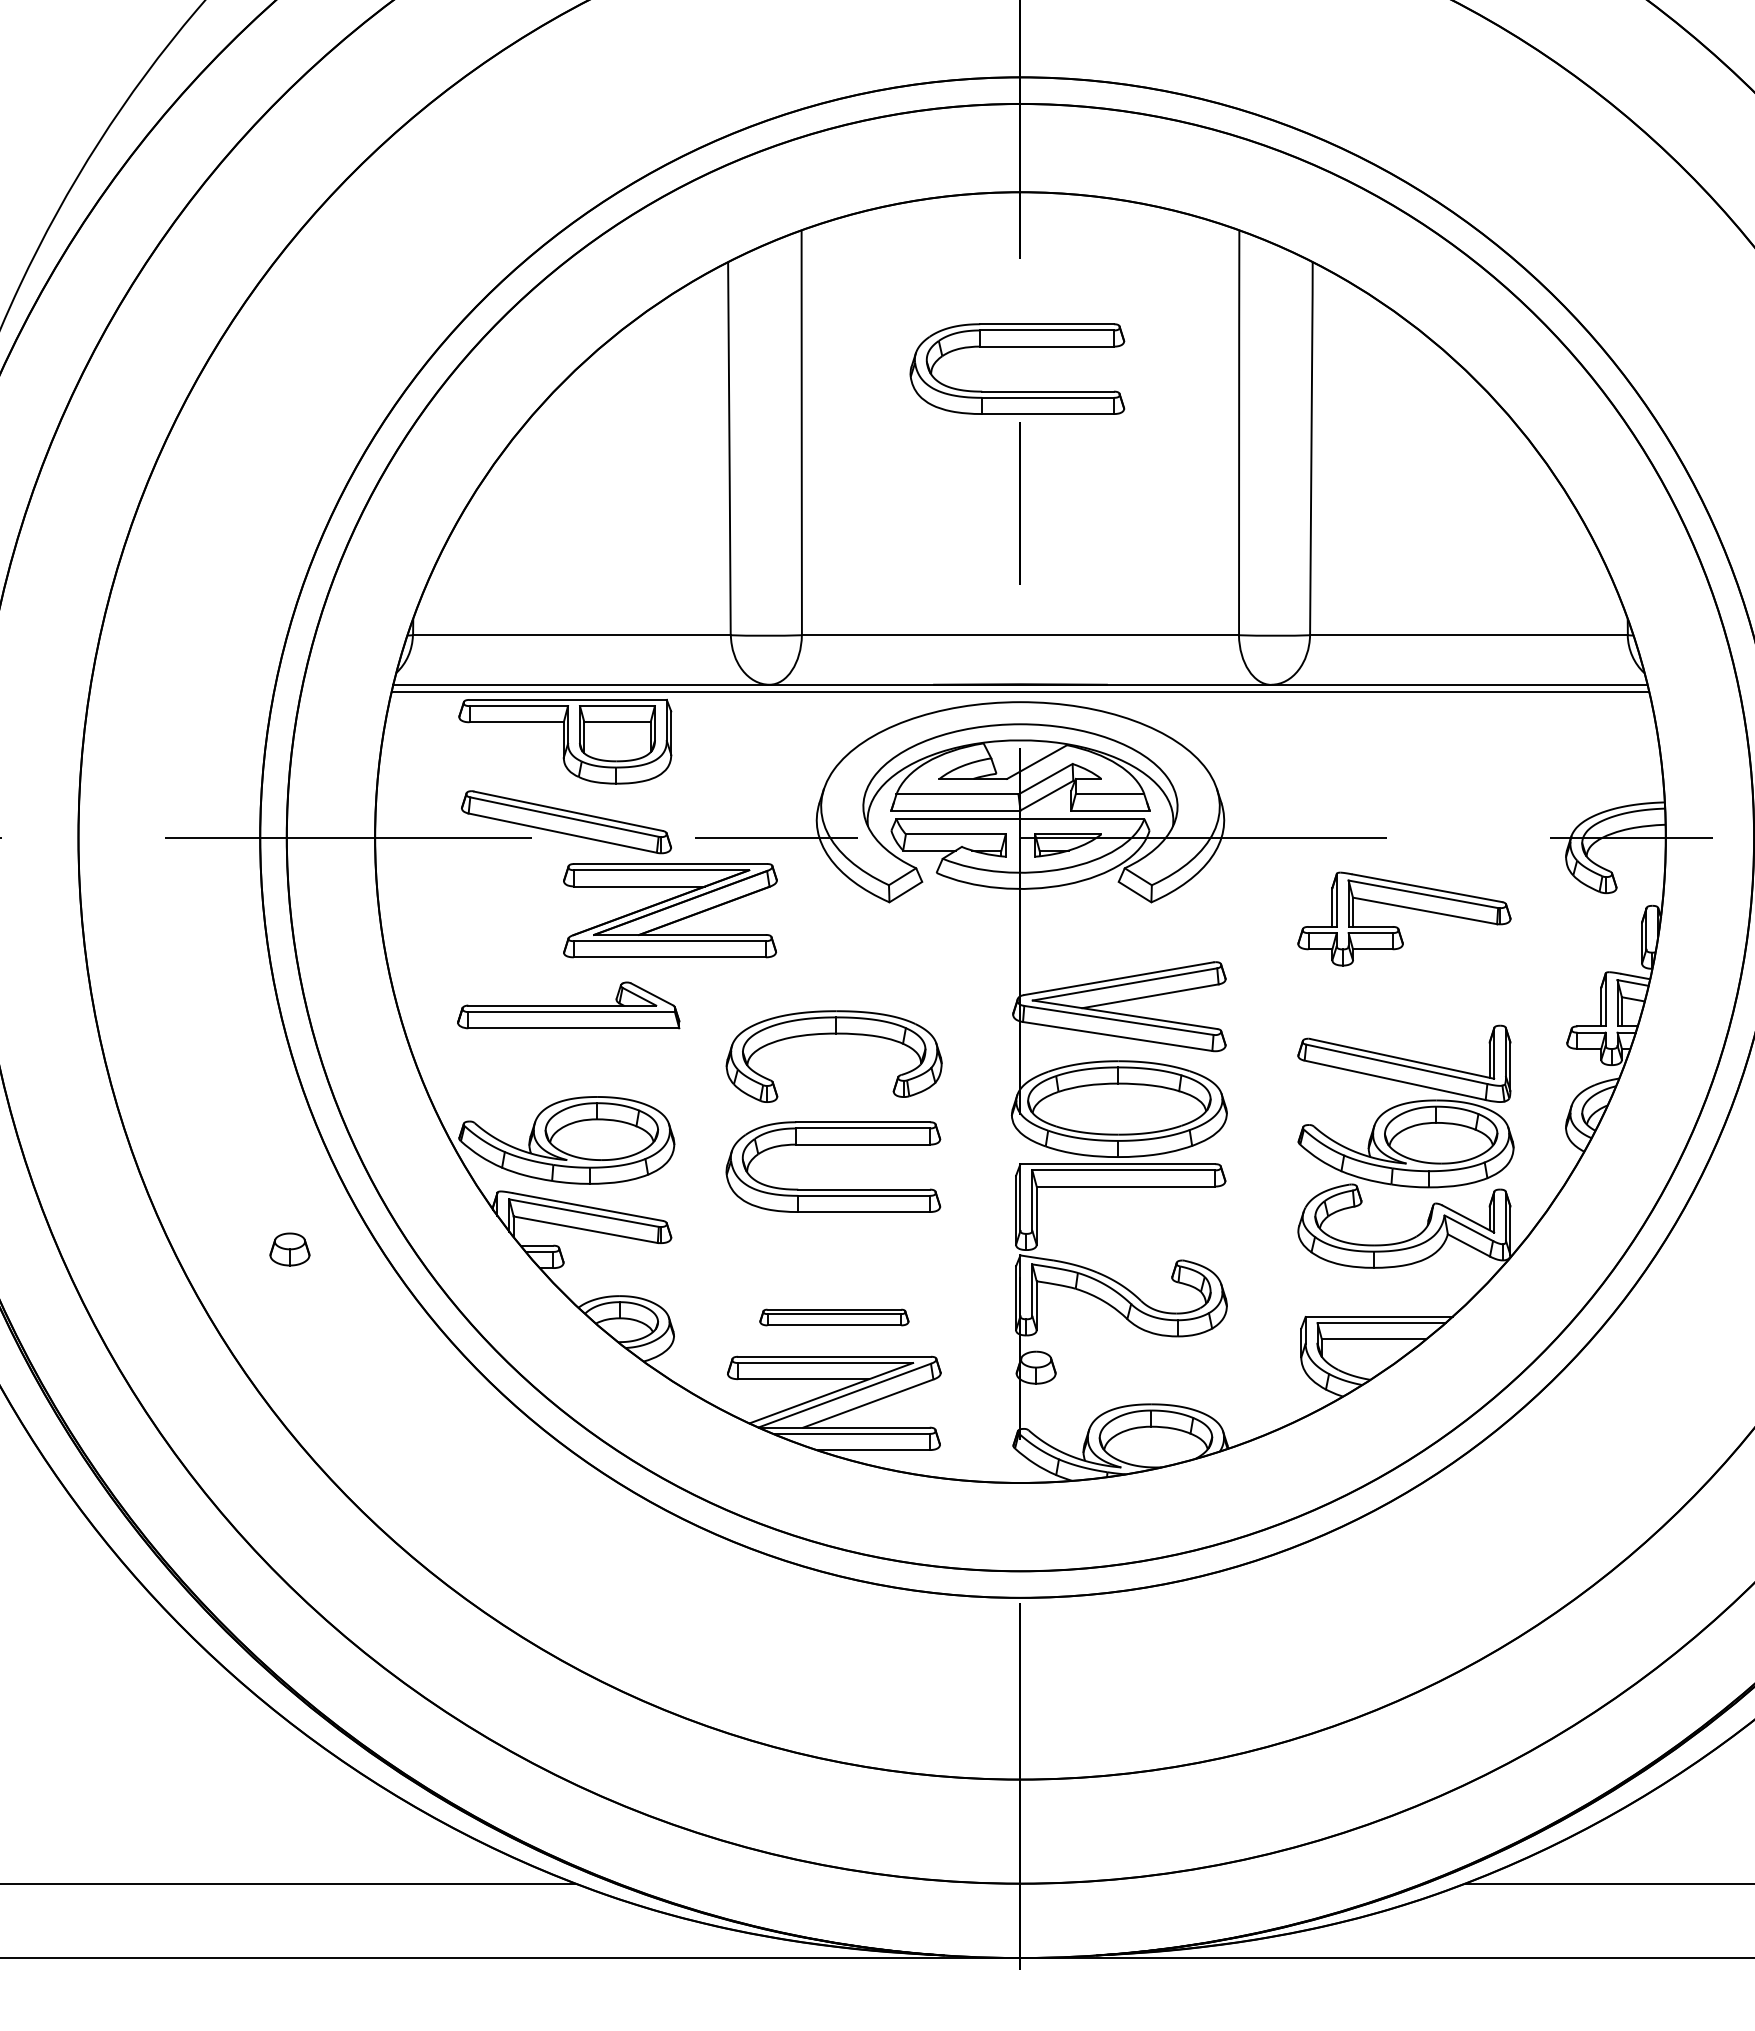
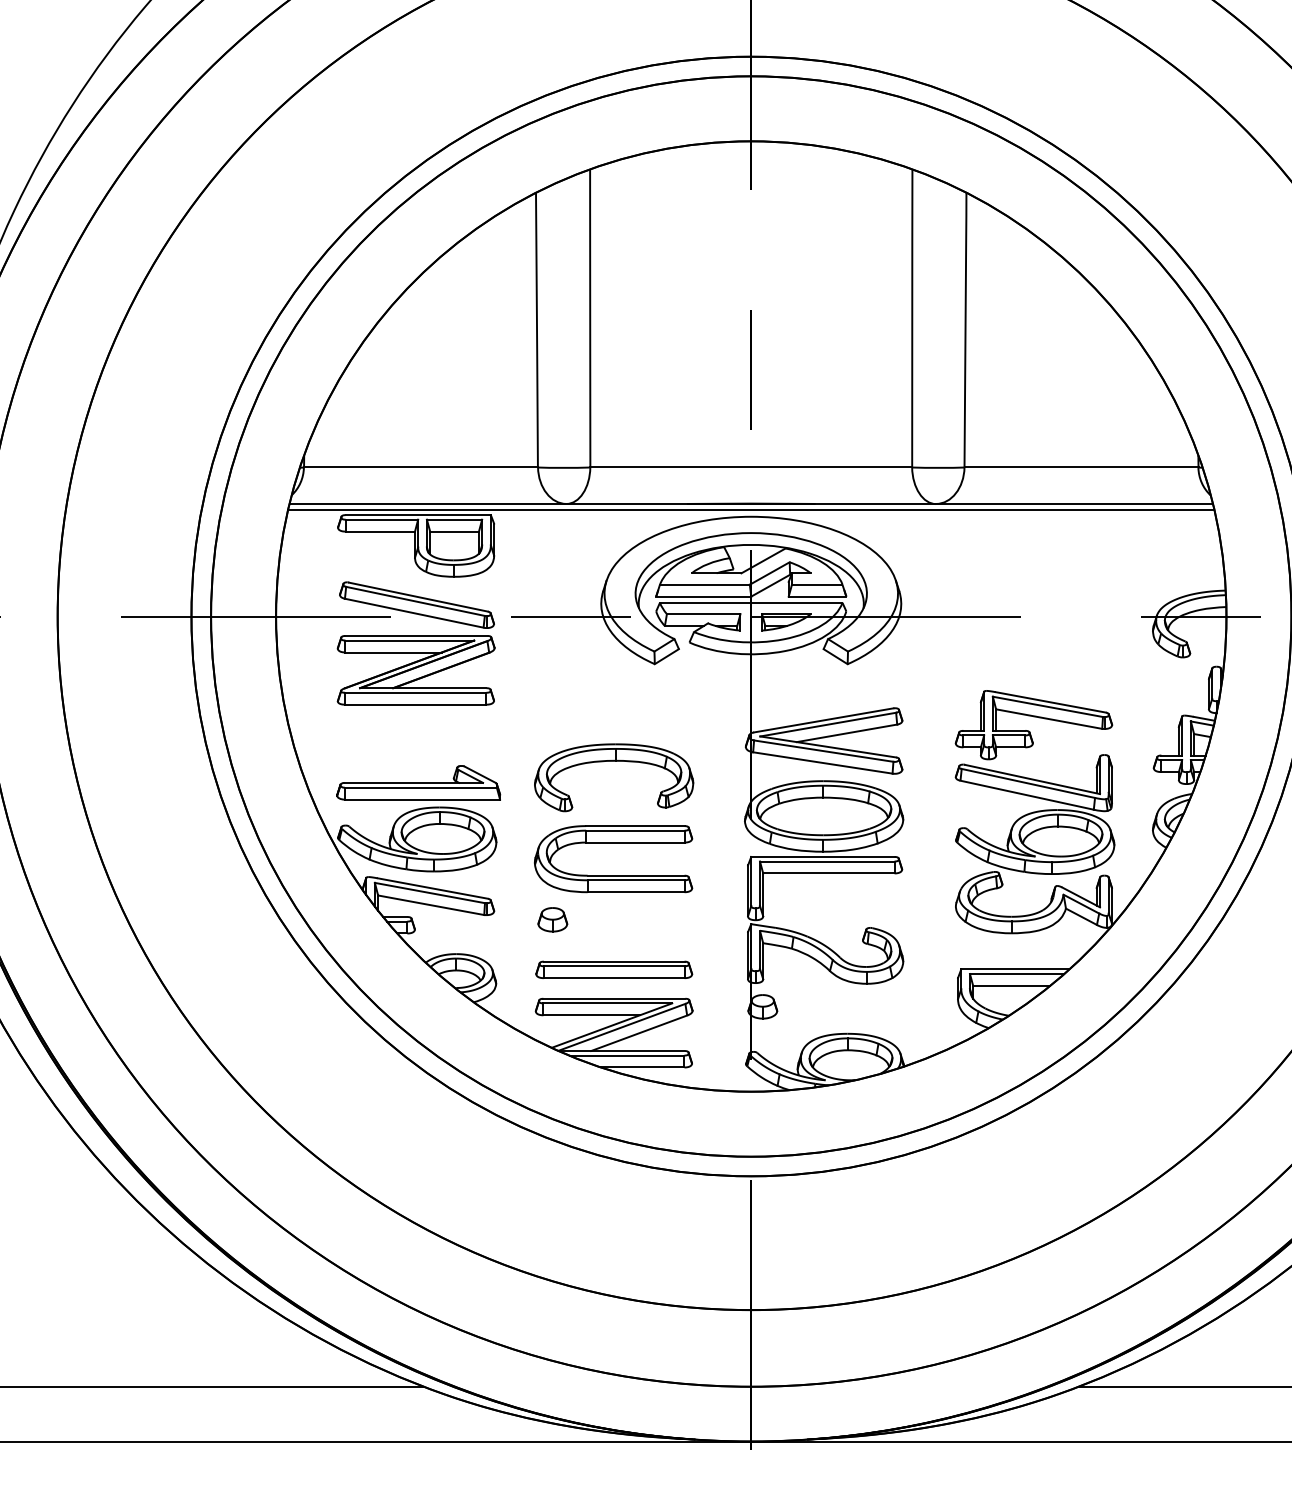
part: (1017, 347) -> (749, 255), removed
part: (1404, 908) -> (1034, 717), moved
part: (670, 910) -> (416, 670), moved
part: (568, 1005) -> (418, 782), moved
part: (289, 1249) -> (552, 919), moved
part: (834, 1317) -> (614, 969), size x1.43

